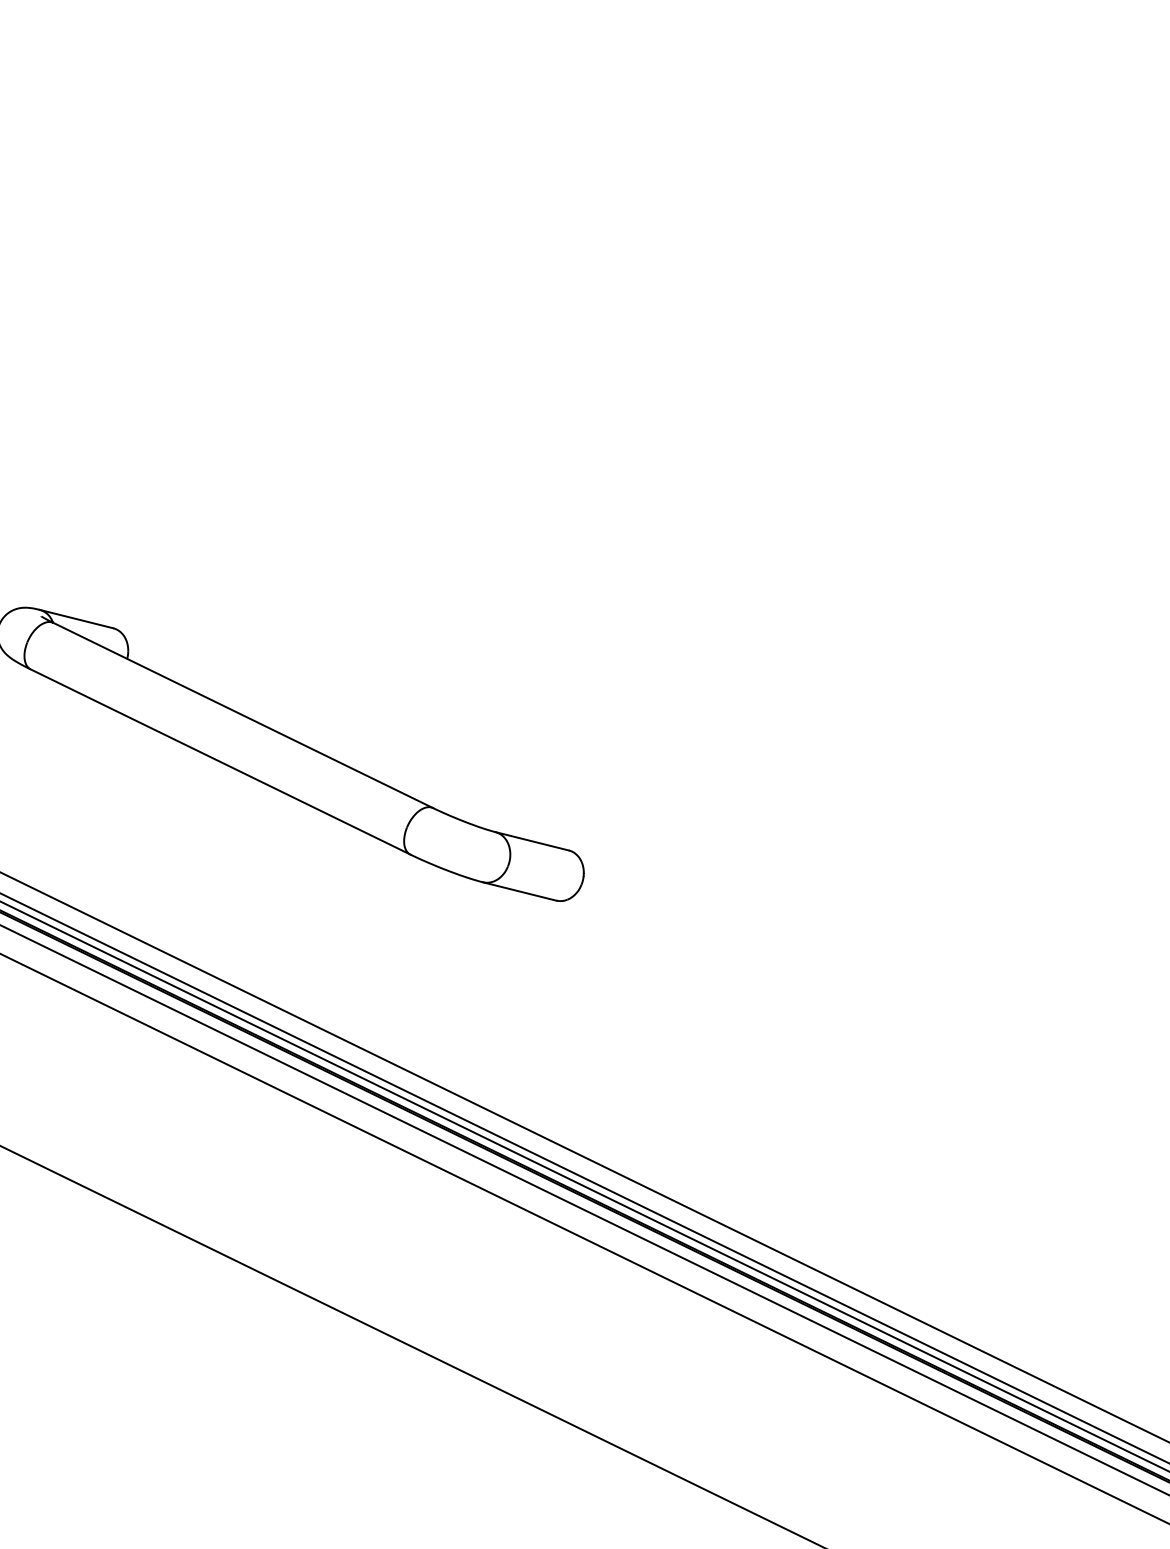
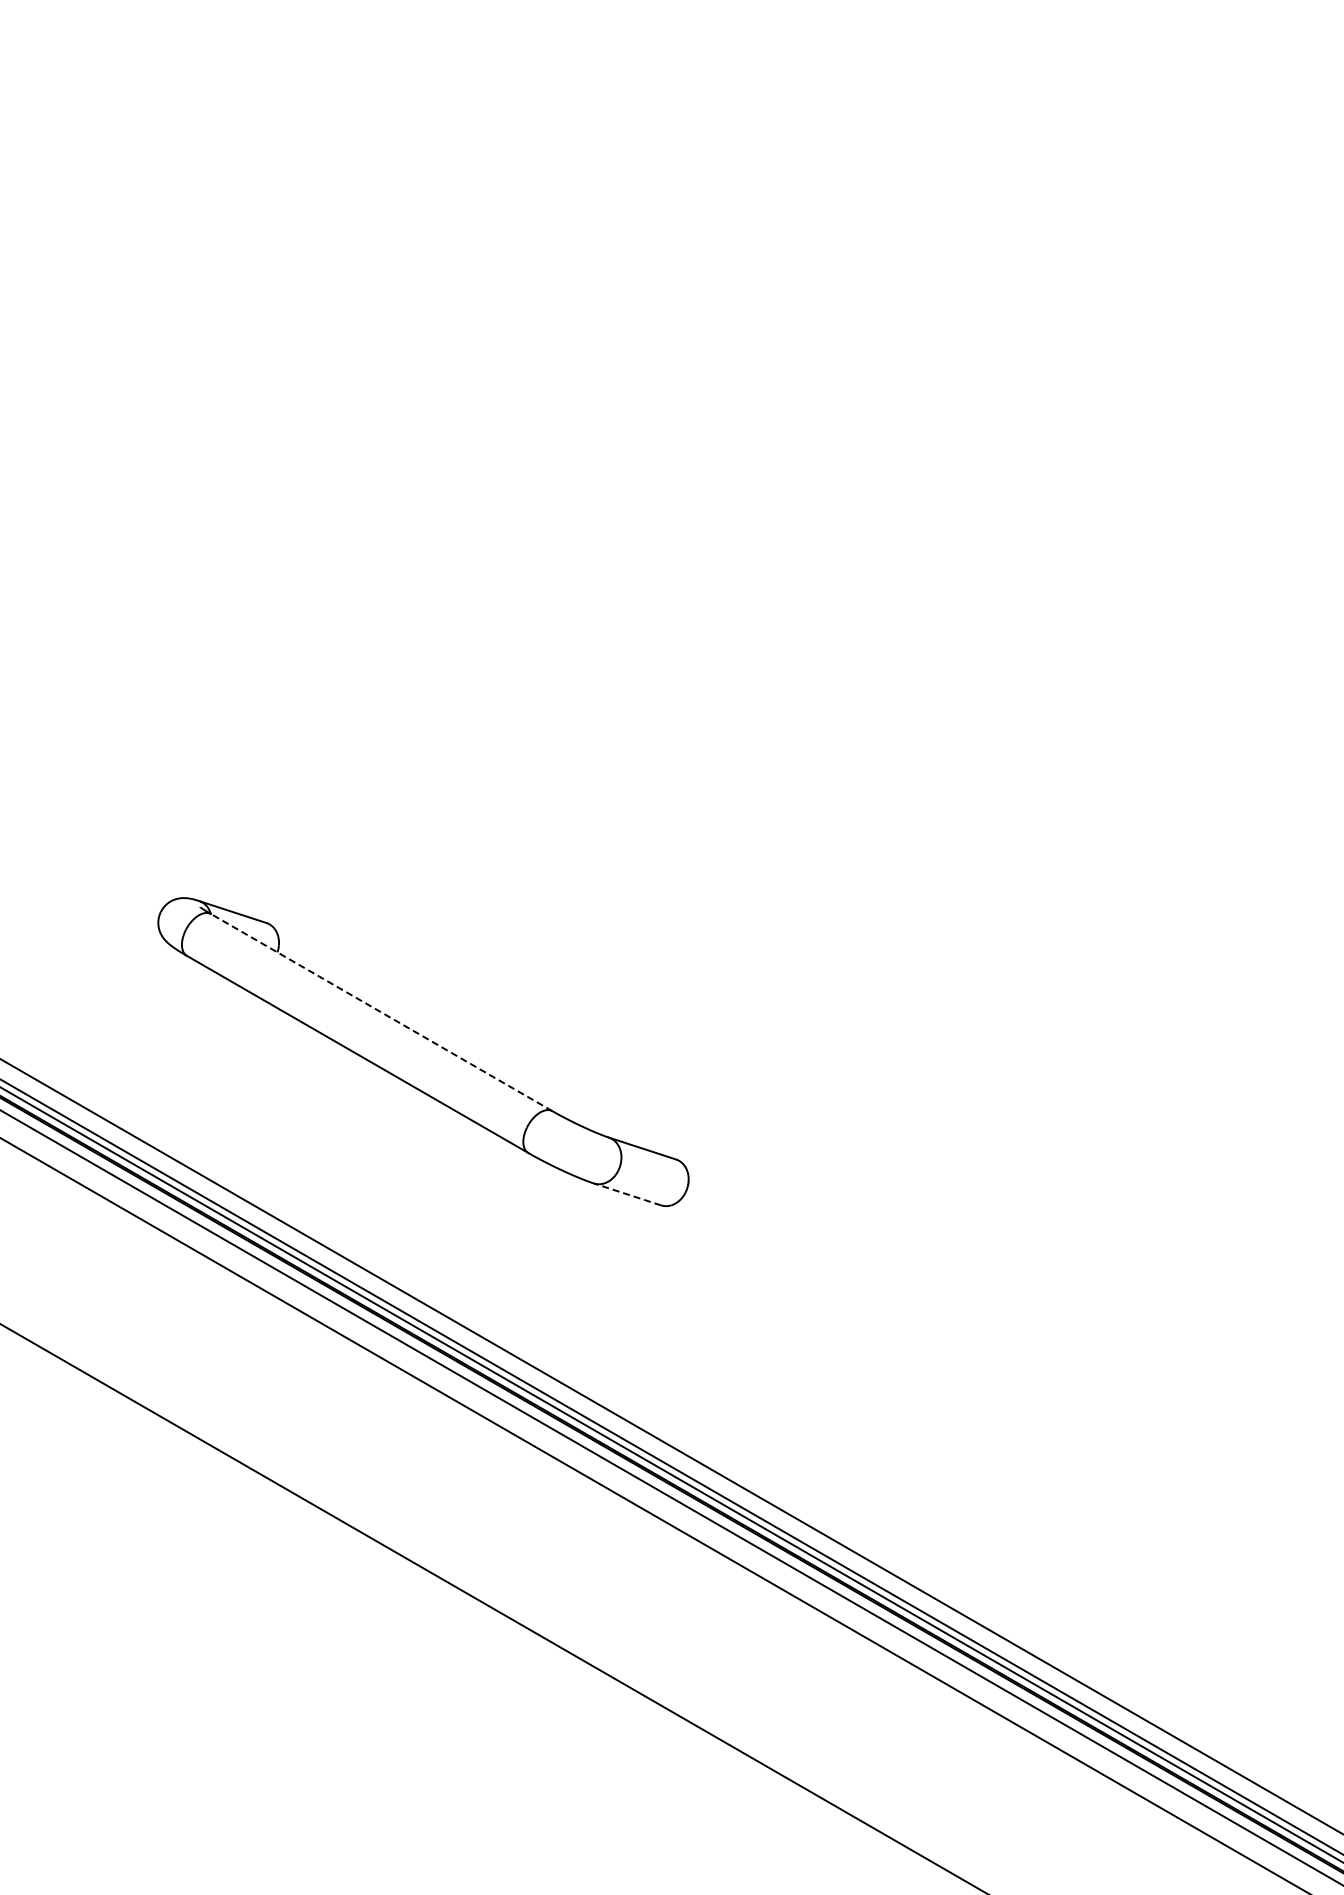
line: (242, 715) -> (381, 1012), solid -> dashed
line: (519, 891) -> (627, 1194), solid -> dashed

